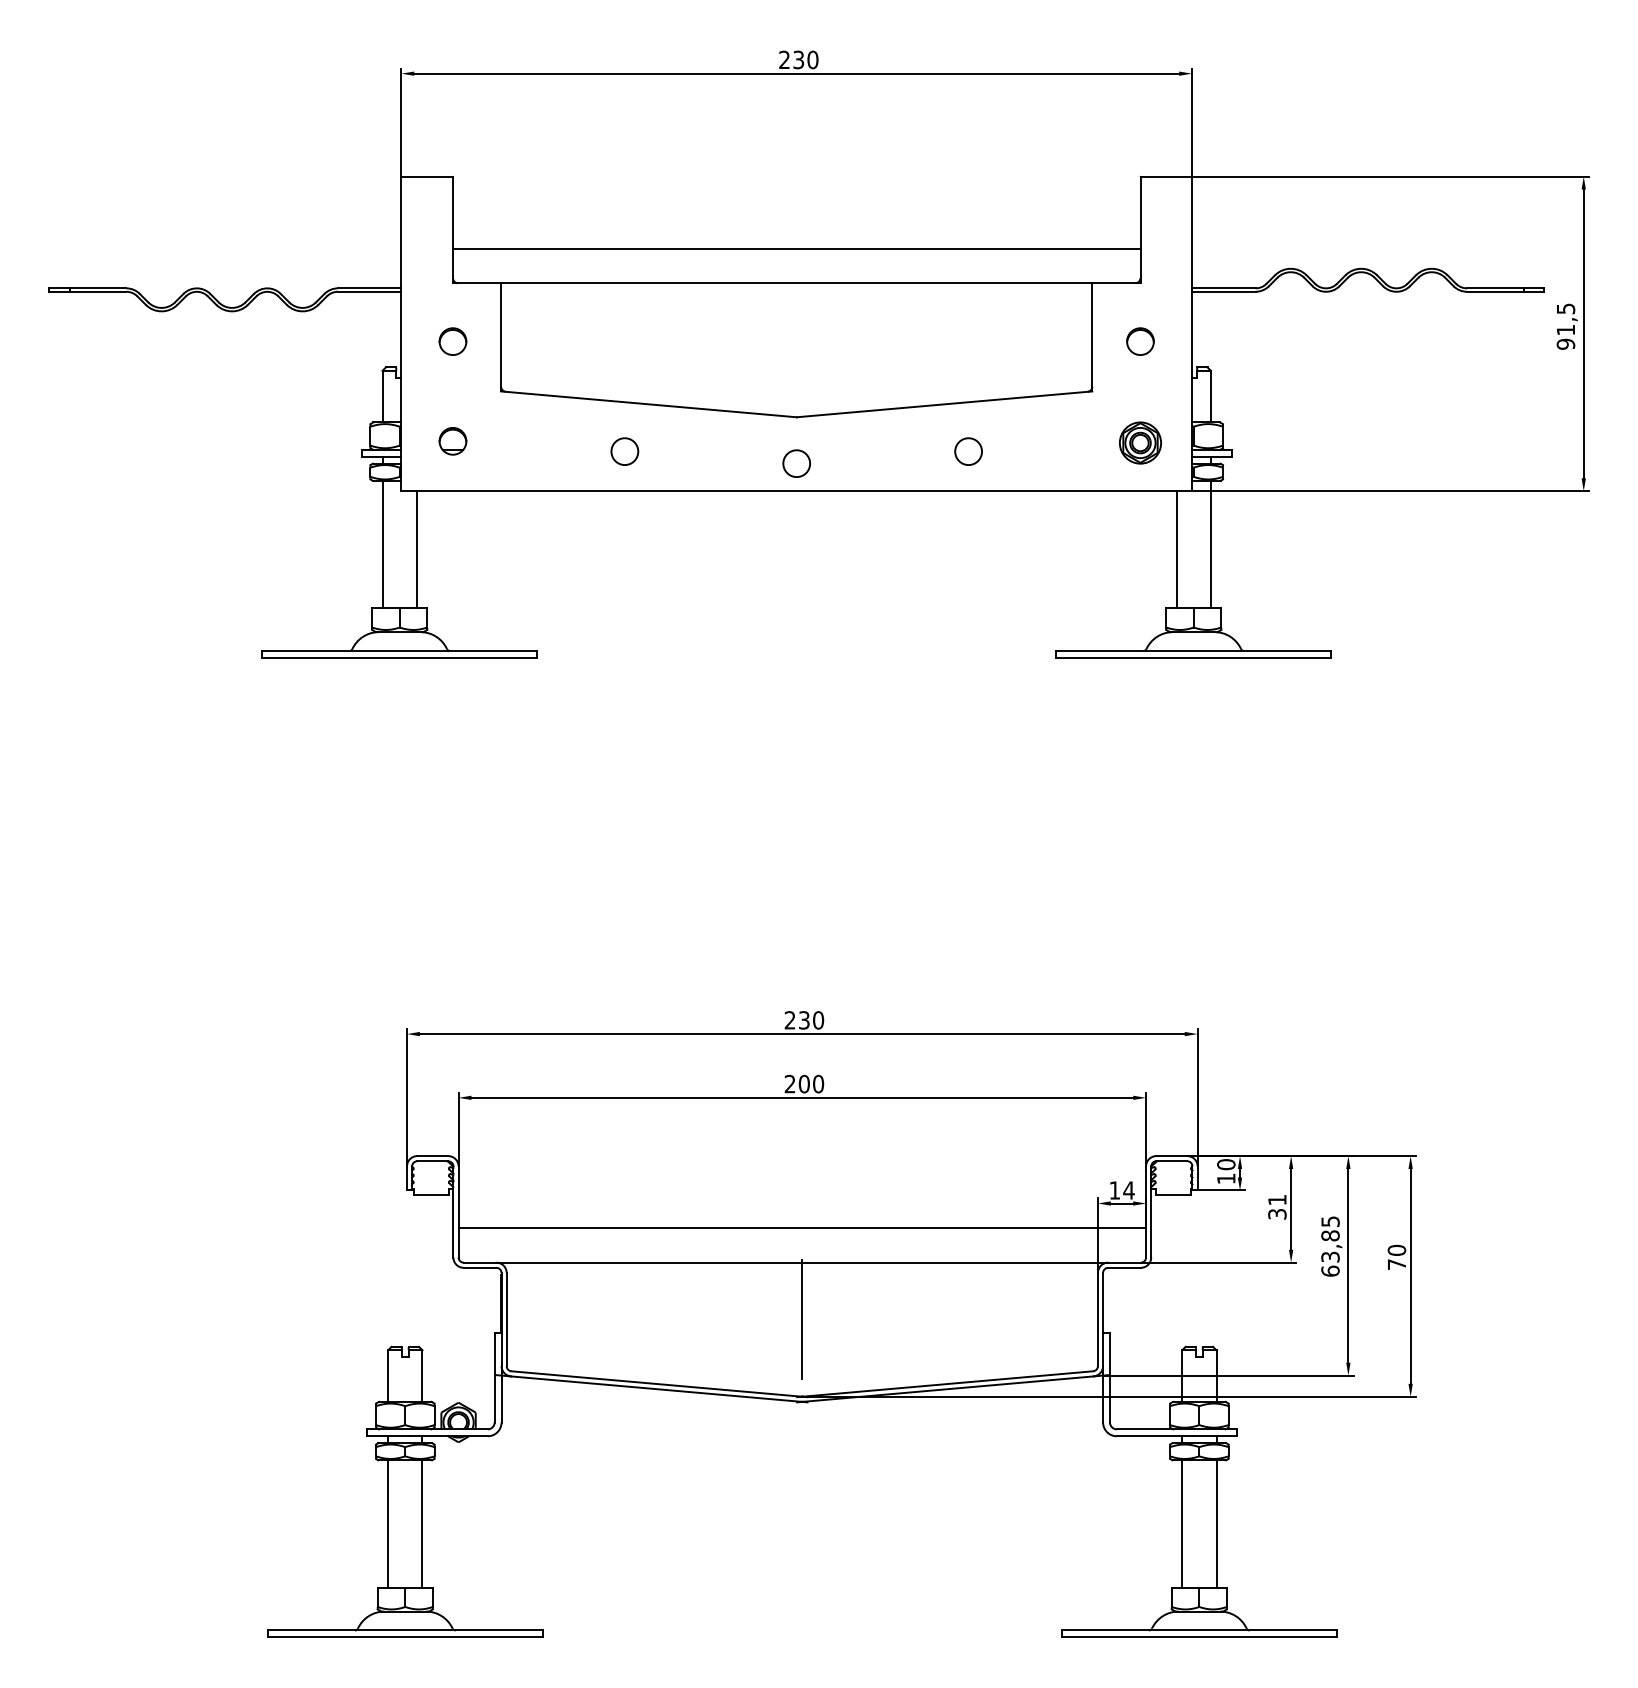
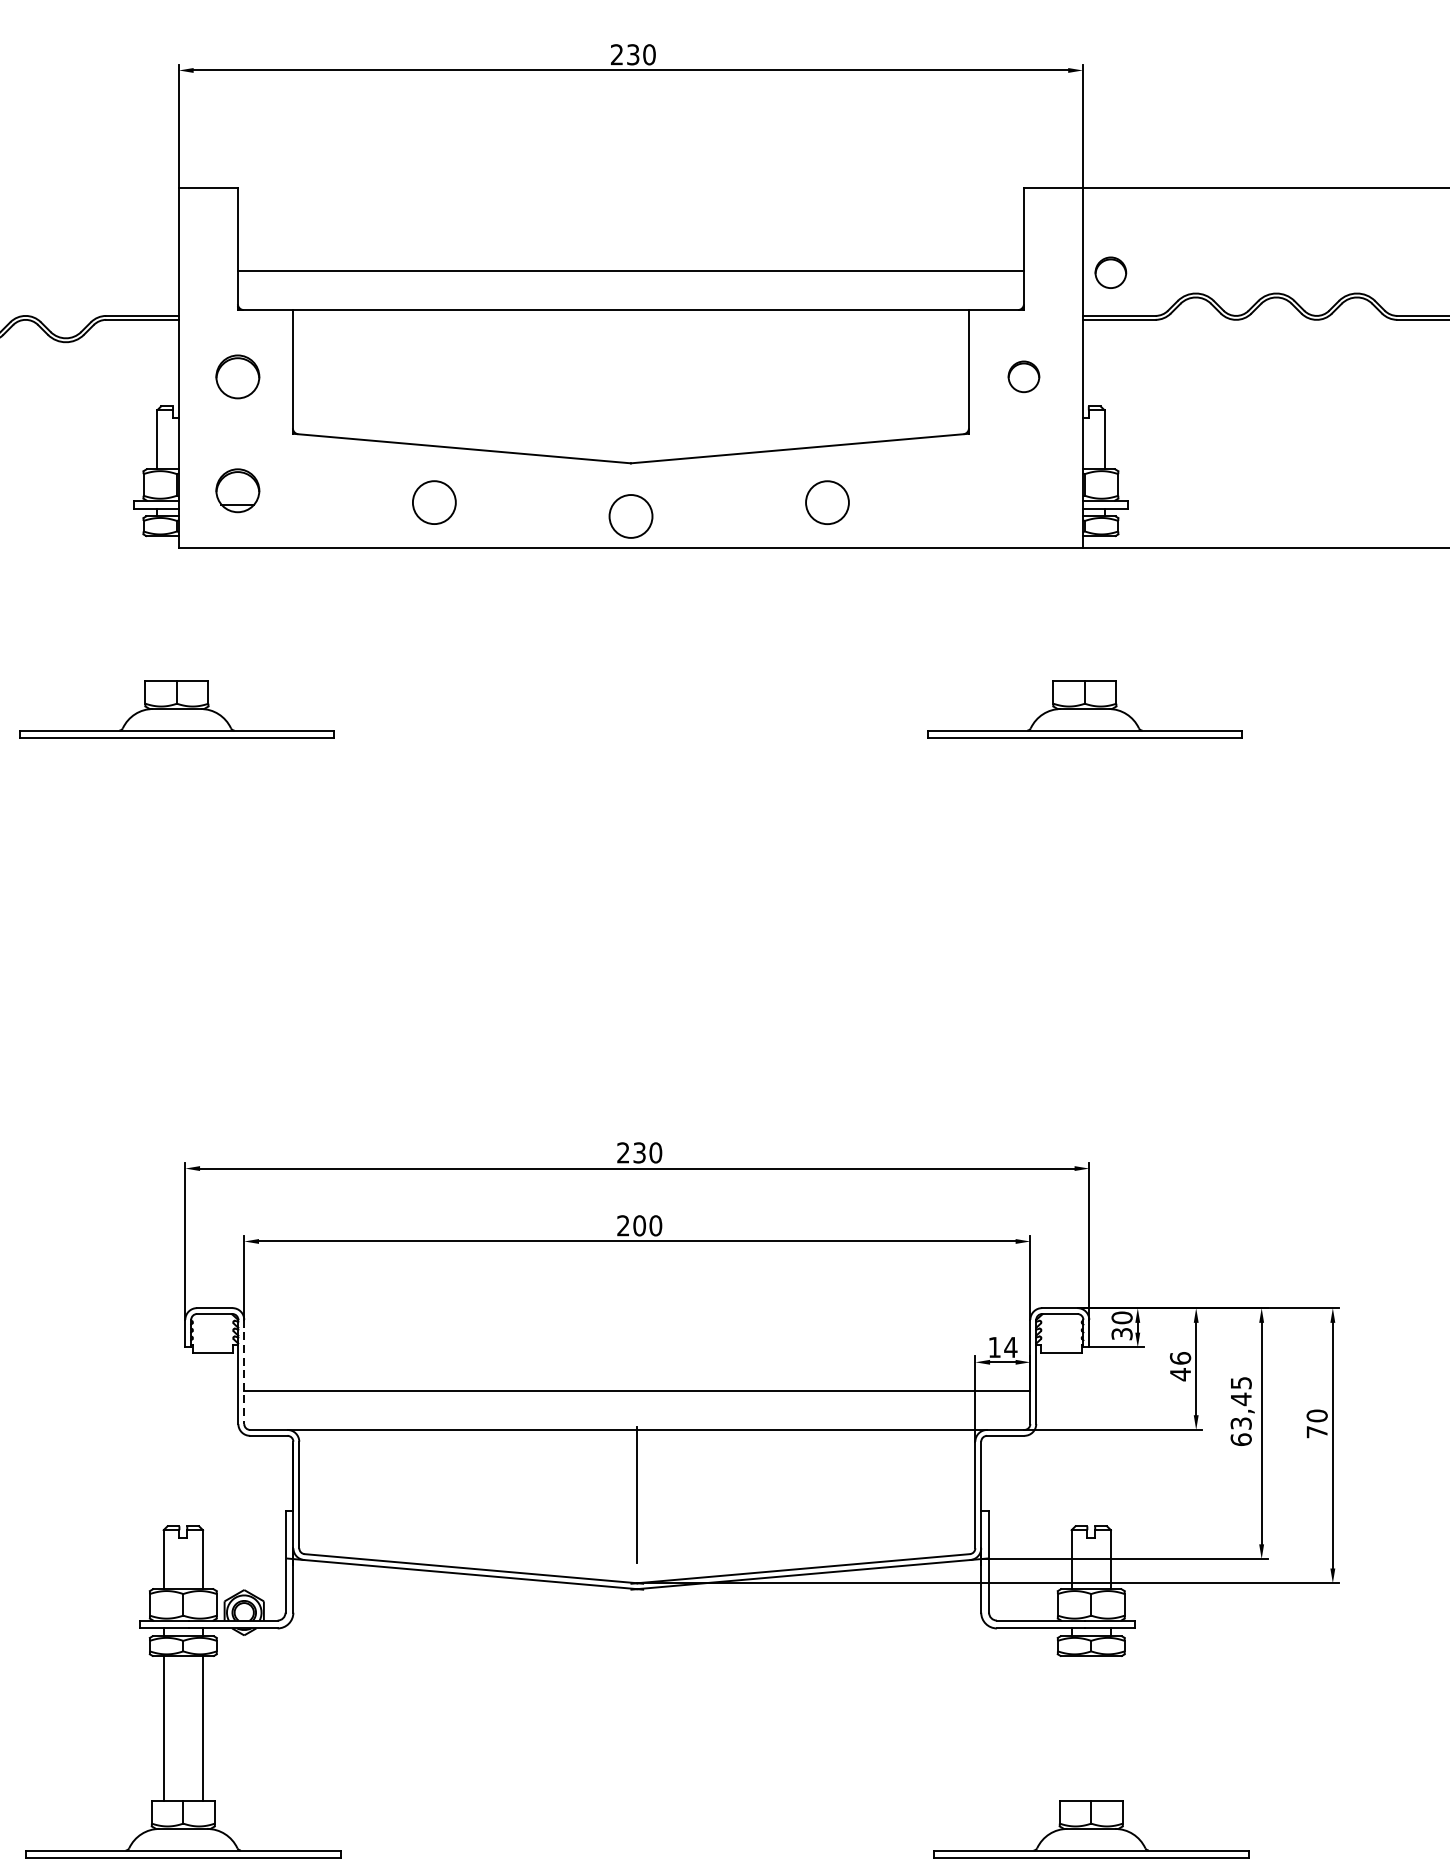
circle: (1216, 250) -> (1110, 272), added
part: (452, 341) -> (237, 376), size x1.4
part: (452, 441) -> (237, 491), size x1.4
part: (1140, 442) -> (1023, 492), removed
circle: (624, 451) -> (433, 502), size x1.4
circle: (968, 451) -> (827, 502), size x1.4
circle: (796, 463) -> (630, 516), size x1.4
line: (382, 544) -> (157, 608), removed
line: (1210, 544) -> (1104, 608), removed
line: (416, 549) -> (196, 614), removed
line: (1176, 549) -> (1065, 614), removed
text: (1226, 1178) -> (1122, 1333), 10 -> 30
text: (1277, 1207) -> (1180, 1366), 31 -> 46
line: (458, 1211) -> (244, 1371), solid -> dashed
text: (1330, 1235) -> (1241, 1398), 63,85 -> 63,45
line: (1182, 1523) -> (1071, 1728), removed
line: (1216, 1523) -> (1110, 1728), removed

